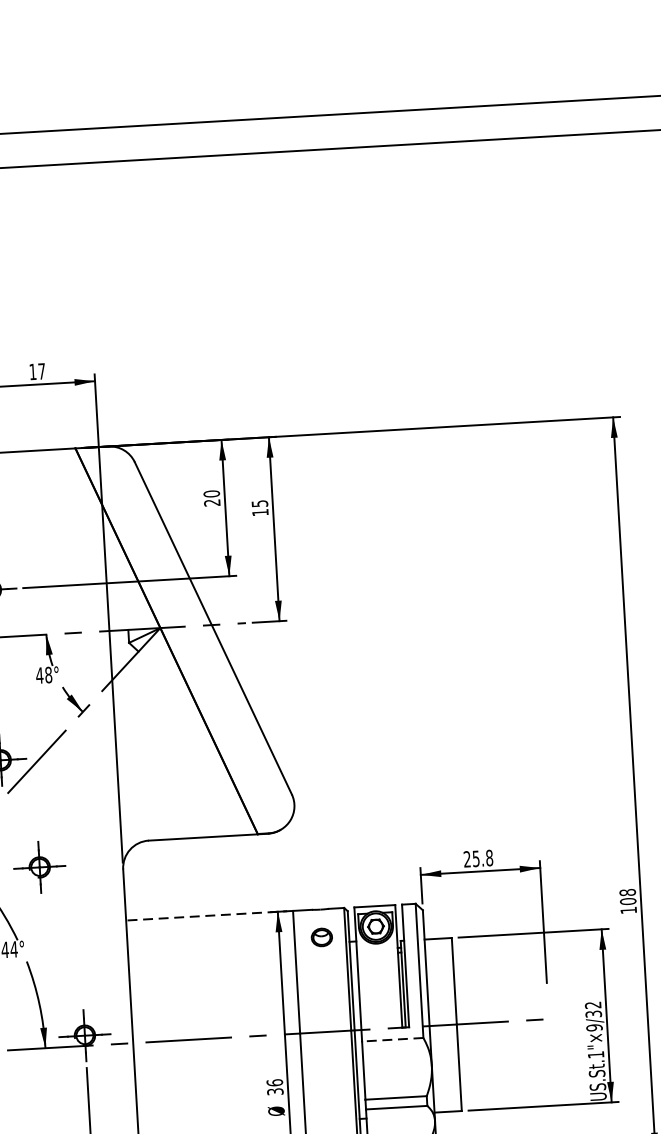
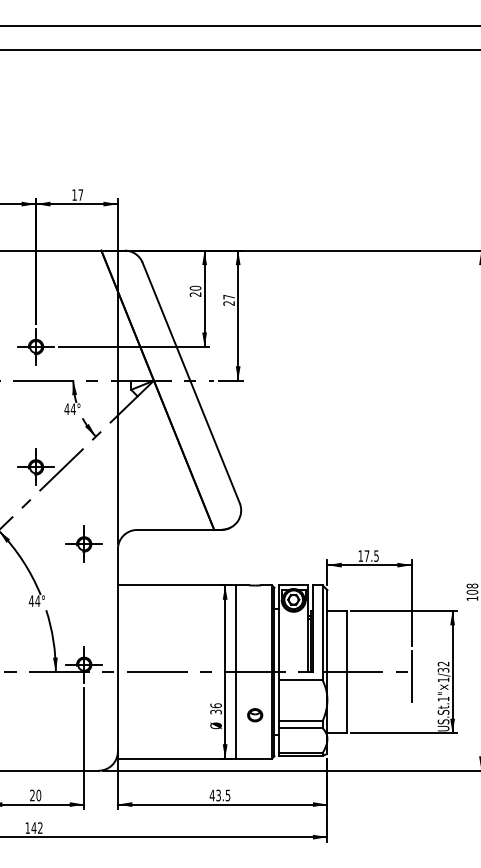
text: (259, 507) -> (228, 299), 15 -> 27
text: (47, 675) -> (72, 409), 48° -> 44°
text: (478, 857) -> (368, 555), 25.8 -> 17.5
part: (38, 866) -> (83, 543), moved
line: (209, 915) -> (176, 585), dashed -> solid
part: (322, 937) -> (255, 715), moved
line: (548, 1025) -> (411, 676), added
text: (594, 1027) -> (443, 679), US.St.1"×9/32 -> US.St.1"×1/32
line: (392, 1040) -> (300, 680), dashed -> solid

